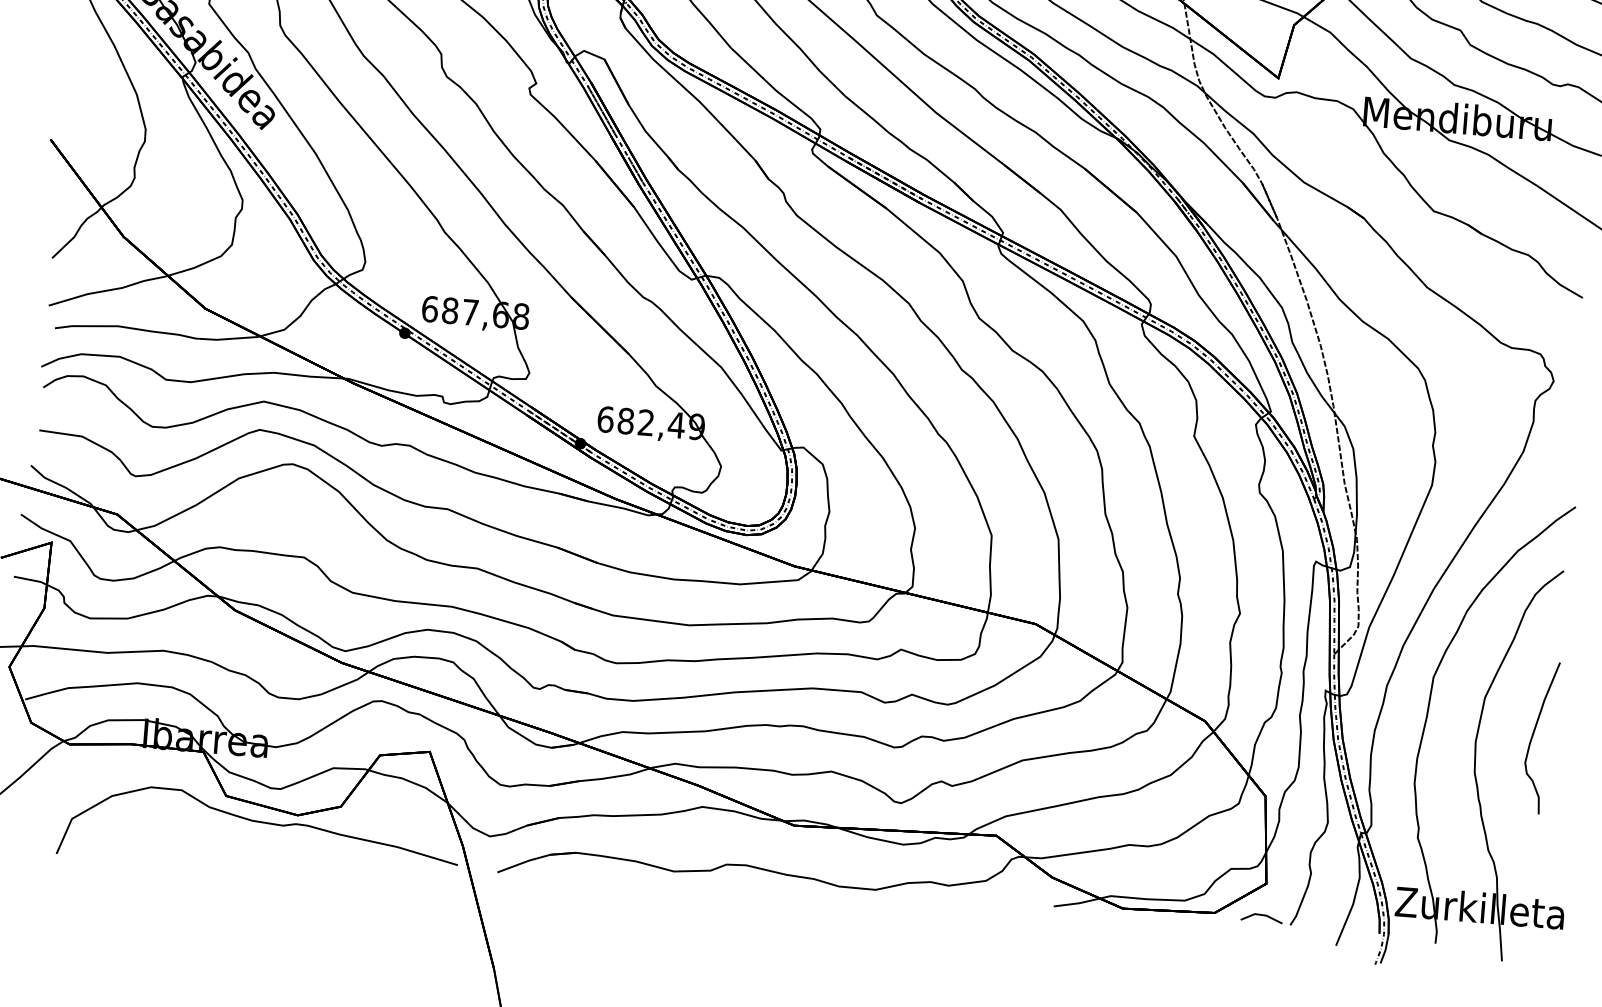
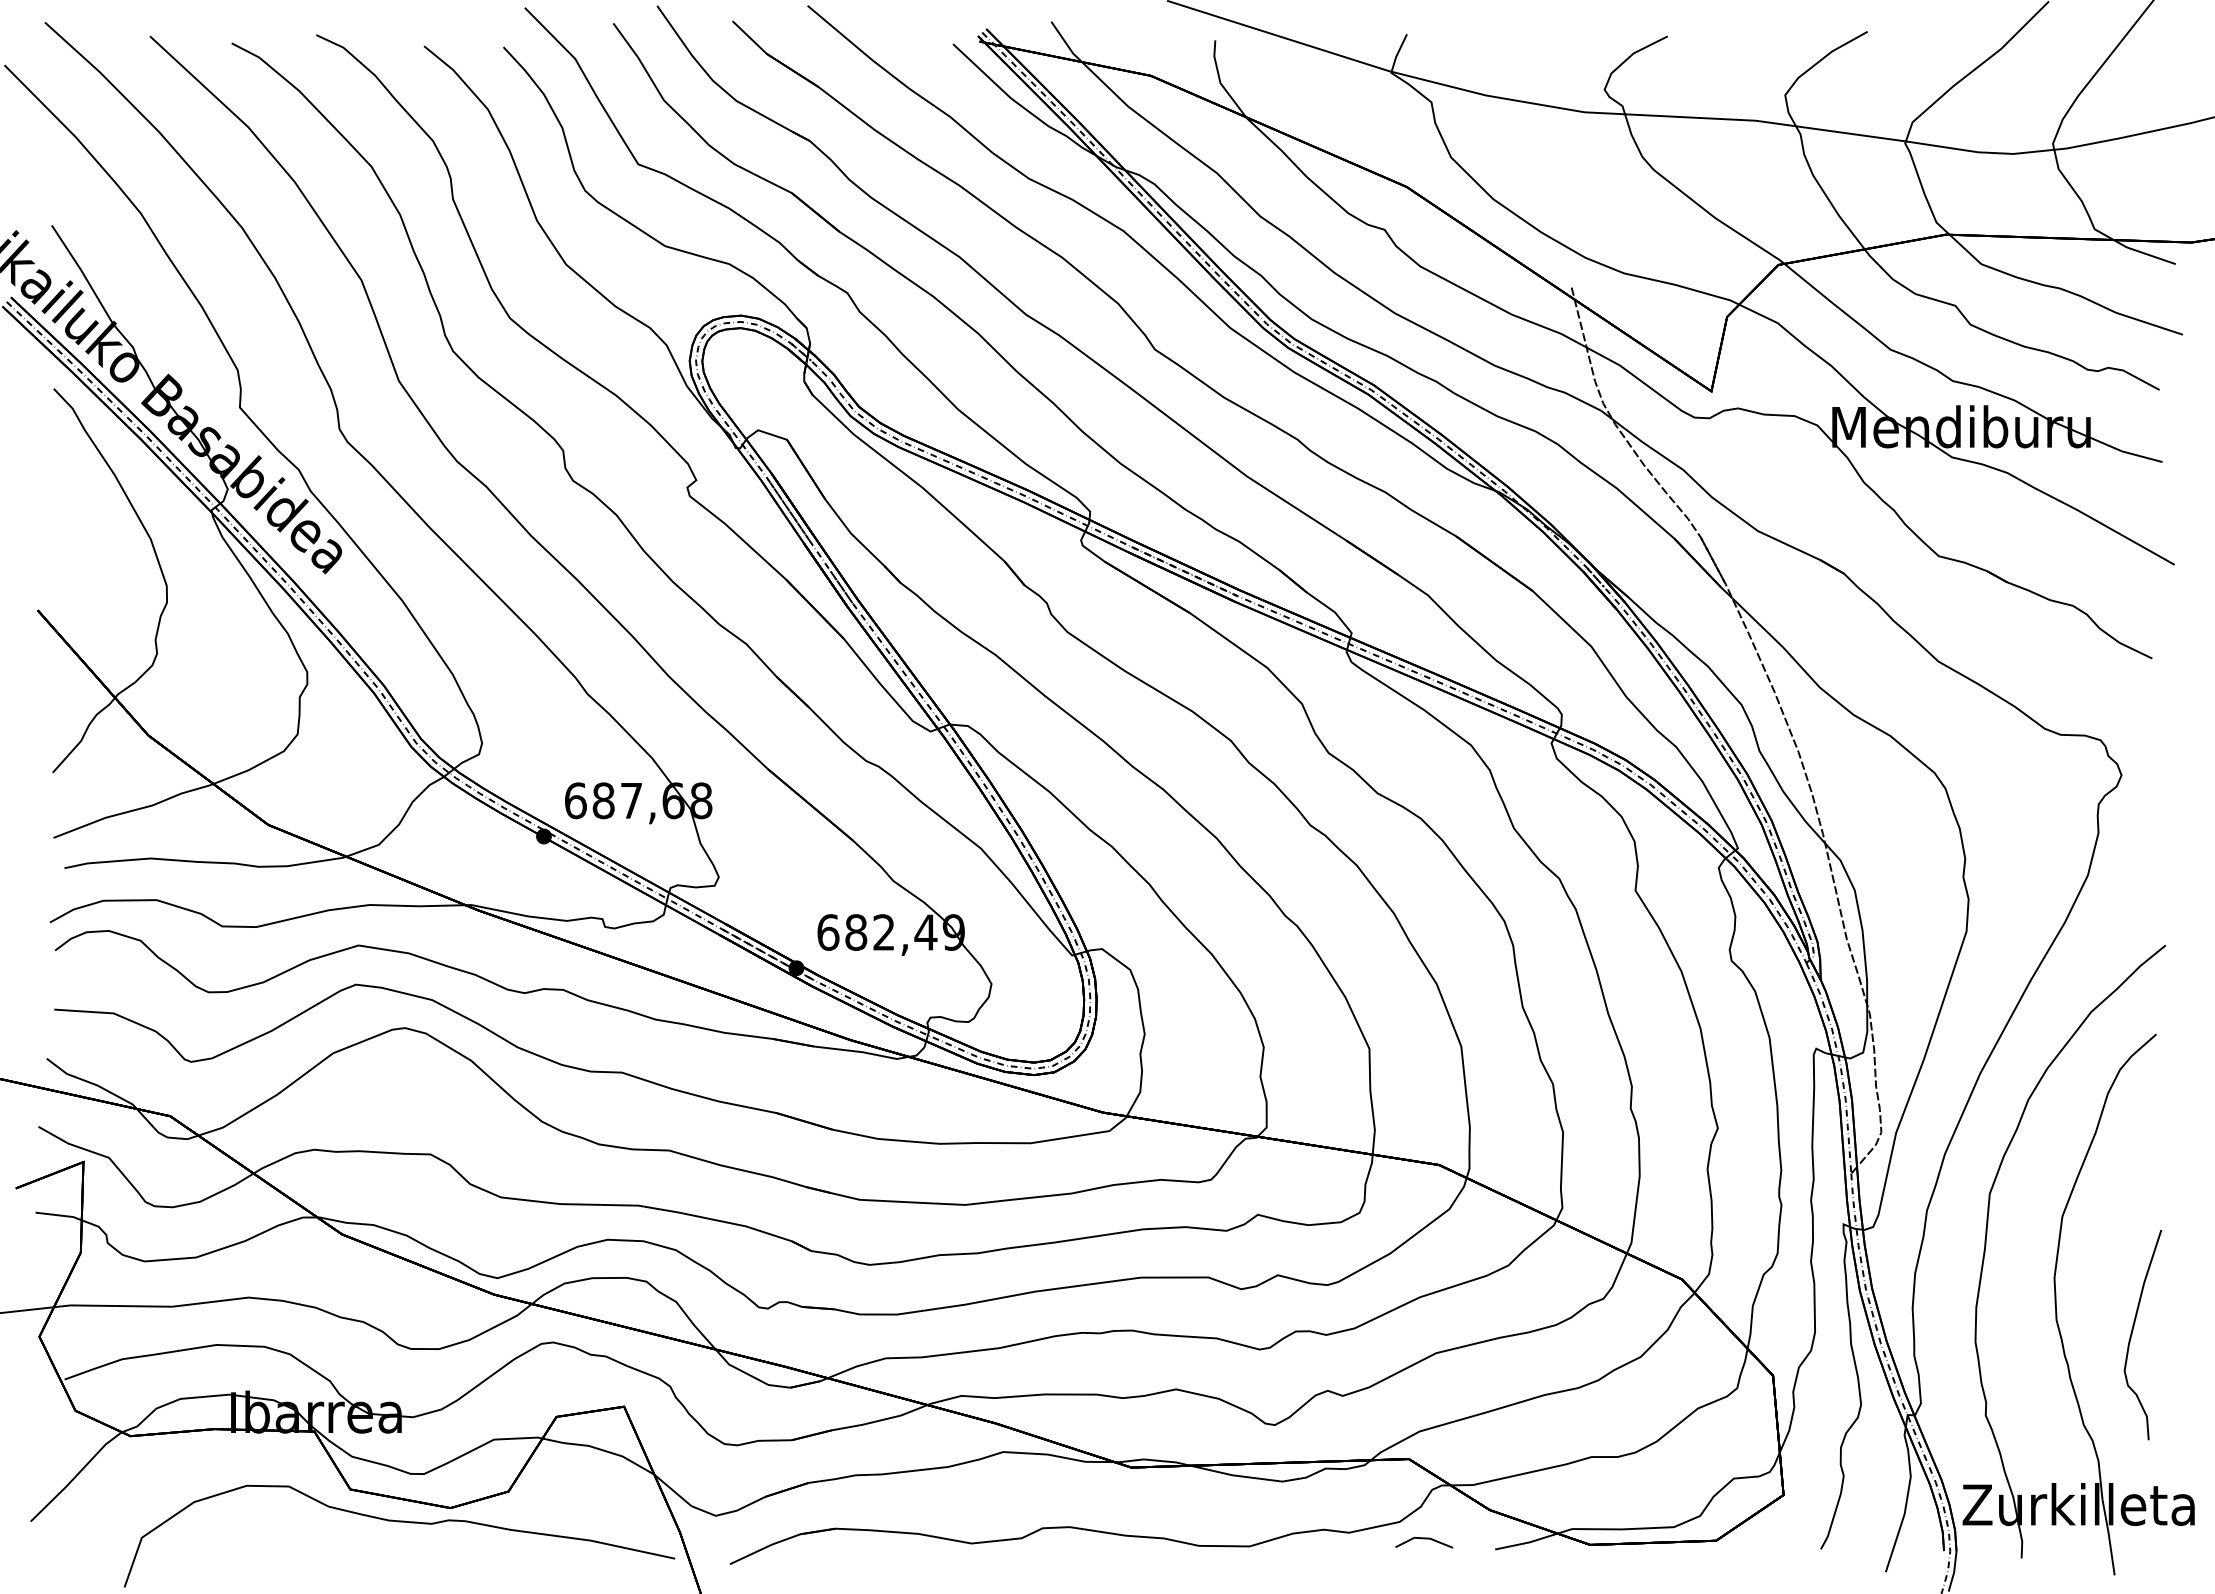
curve: (1533, 736) -> (2132, 1334), moved
line: (1262, 915) -> (1424, 1539), moved

